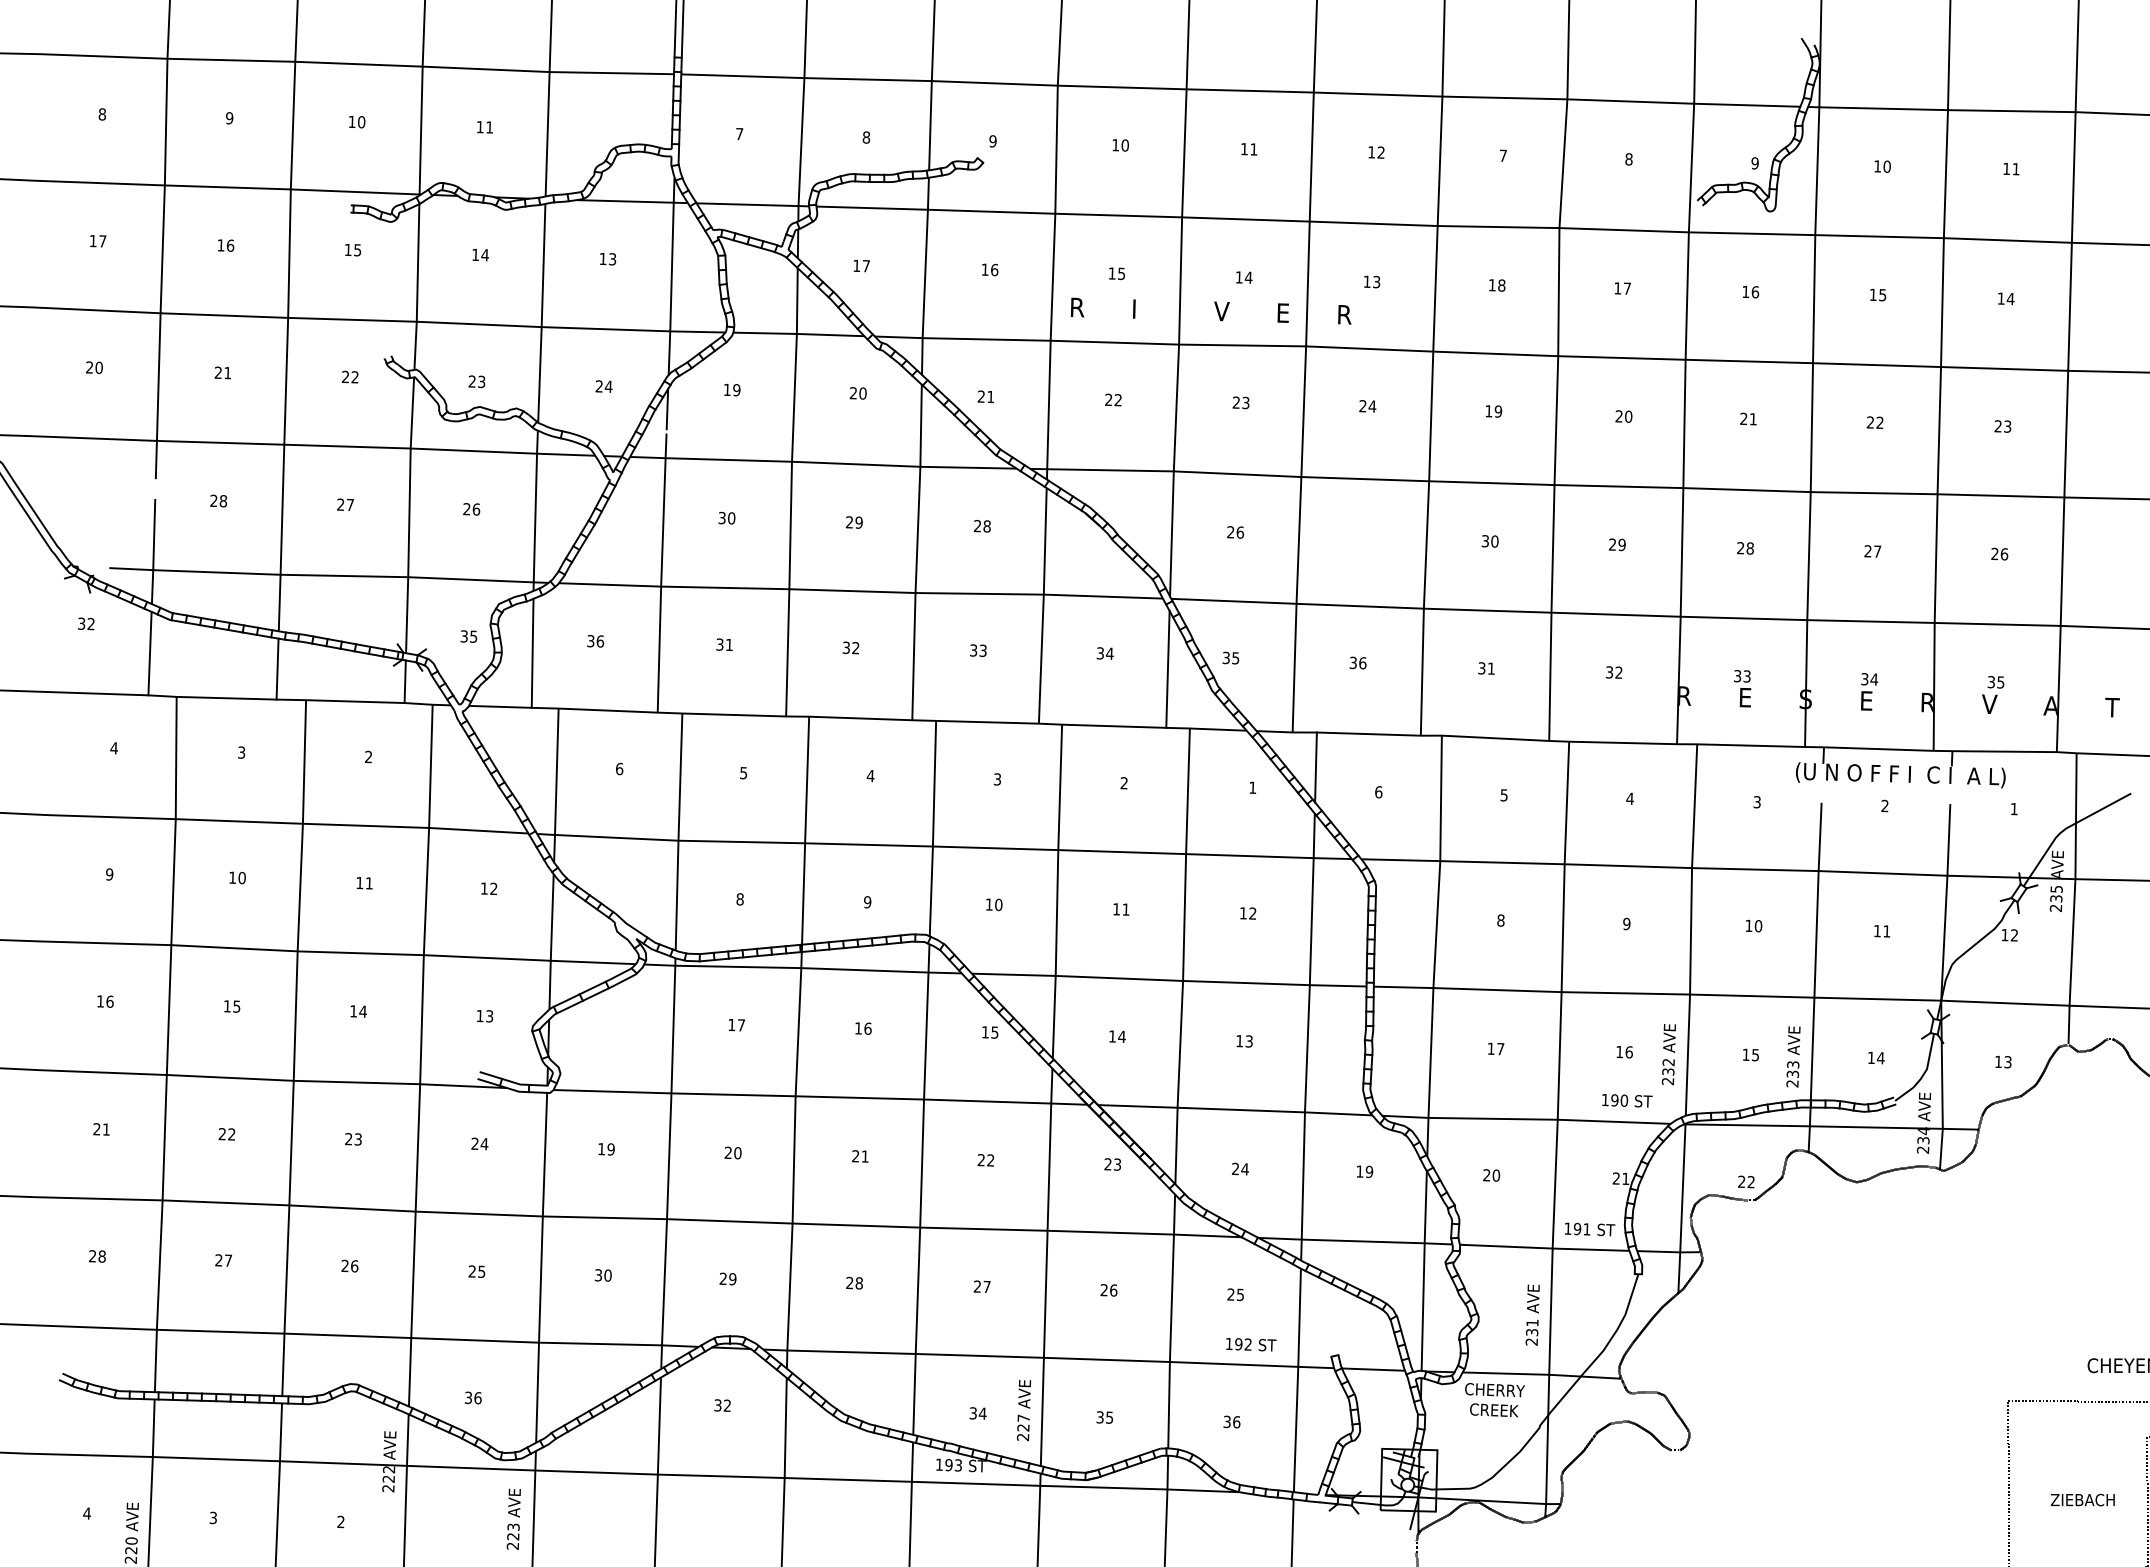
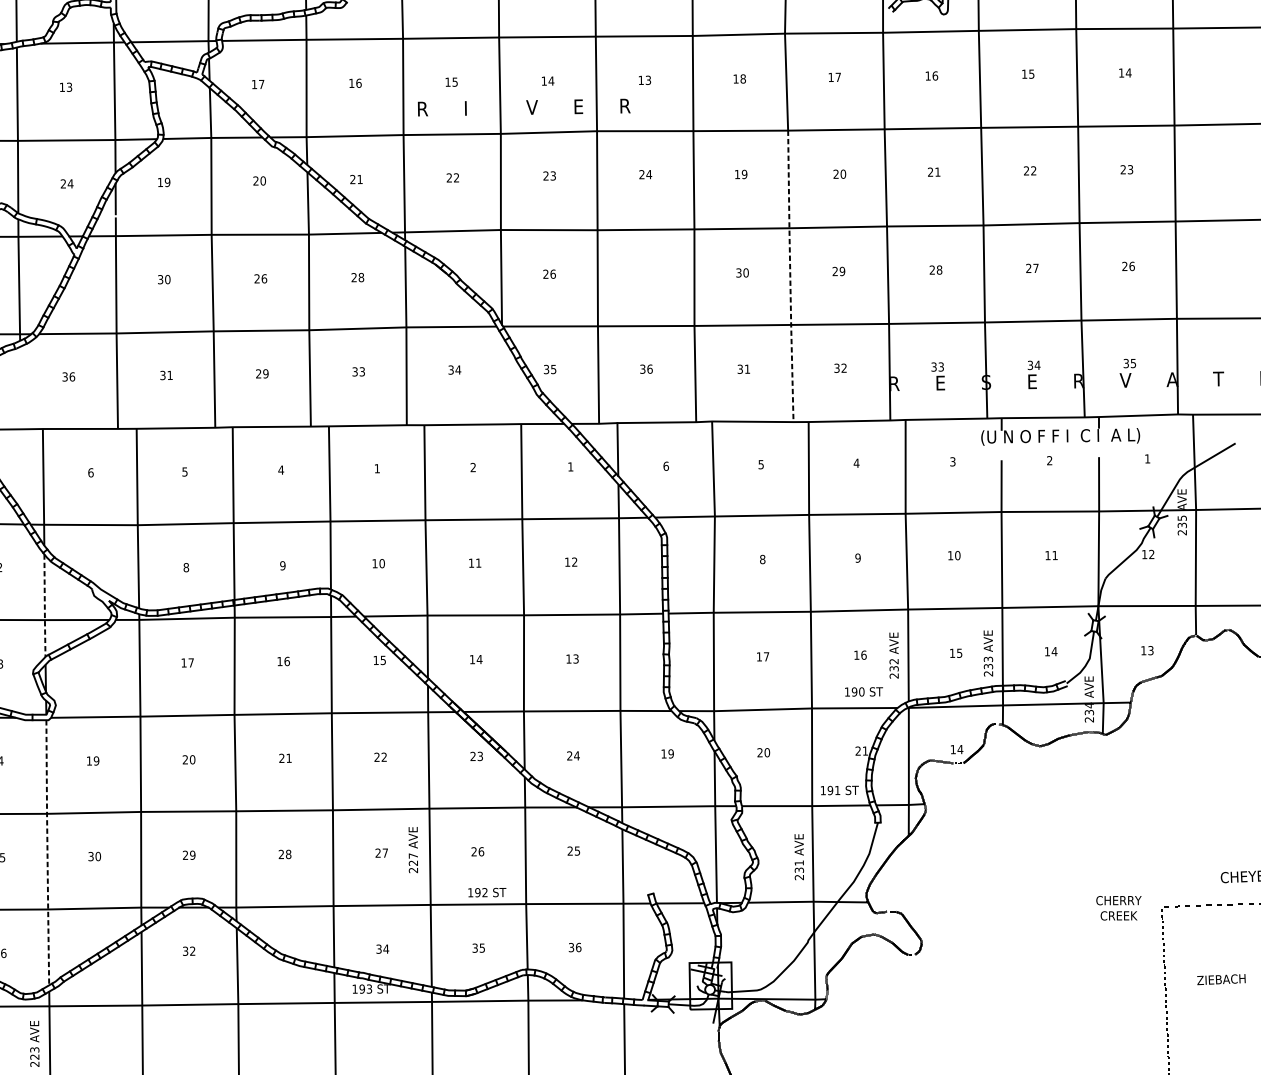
text: (858, 522) -> (263, 278), 29 -> 26
line: (1553, 548) -> (790, 276), solid -> dashed
text: (850, 648) -> (261, 374), 32 -> 29
line: (532, 652) -> (21, 387), removed
line: (1167, 668) -> (502, 379), removed
text: (996, 779) -> (376, 468), 3 -> 1
line: (551, 942) -> (44, 606), solid -> dashed
text: (1746, 1181) -> (956, 749), 22 -> 14
line: (541, 1268) -> (47, 853), solid -> dashed
text: (1251, 1344) -> (487, 892), moved
text: (1495, 1400) -> (1119, 908), moved
text: (1023, 1410) -> (412, 850), moved

